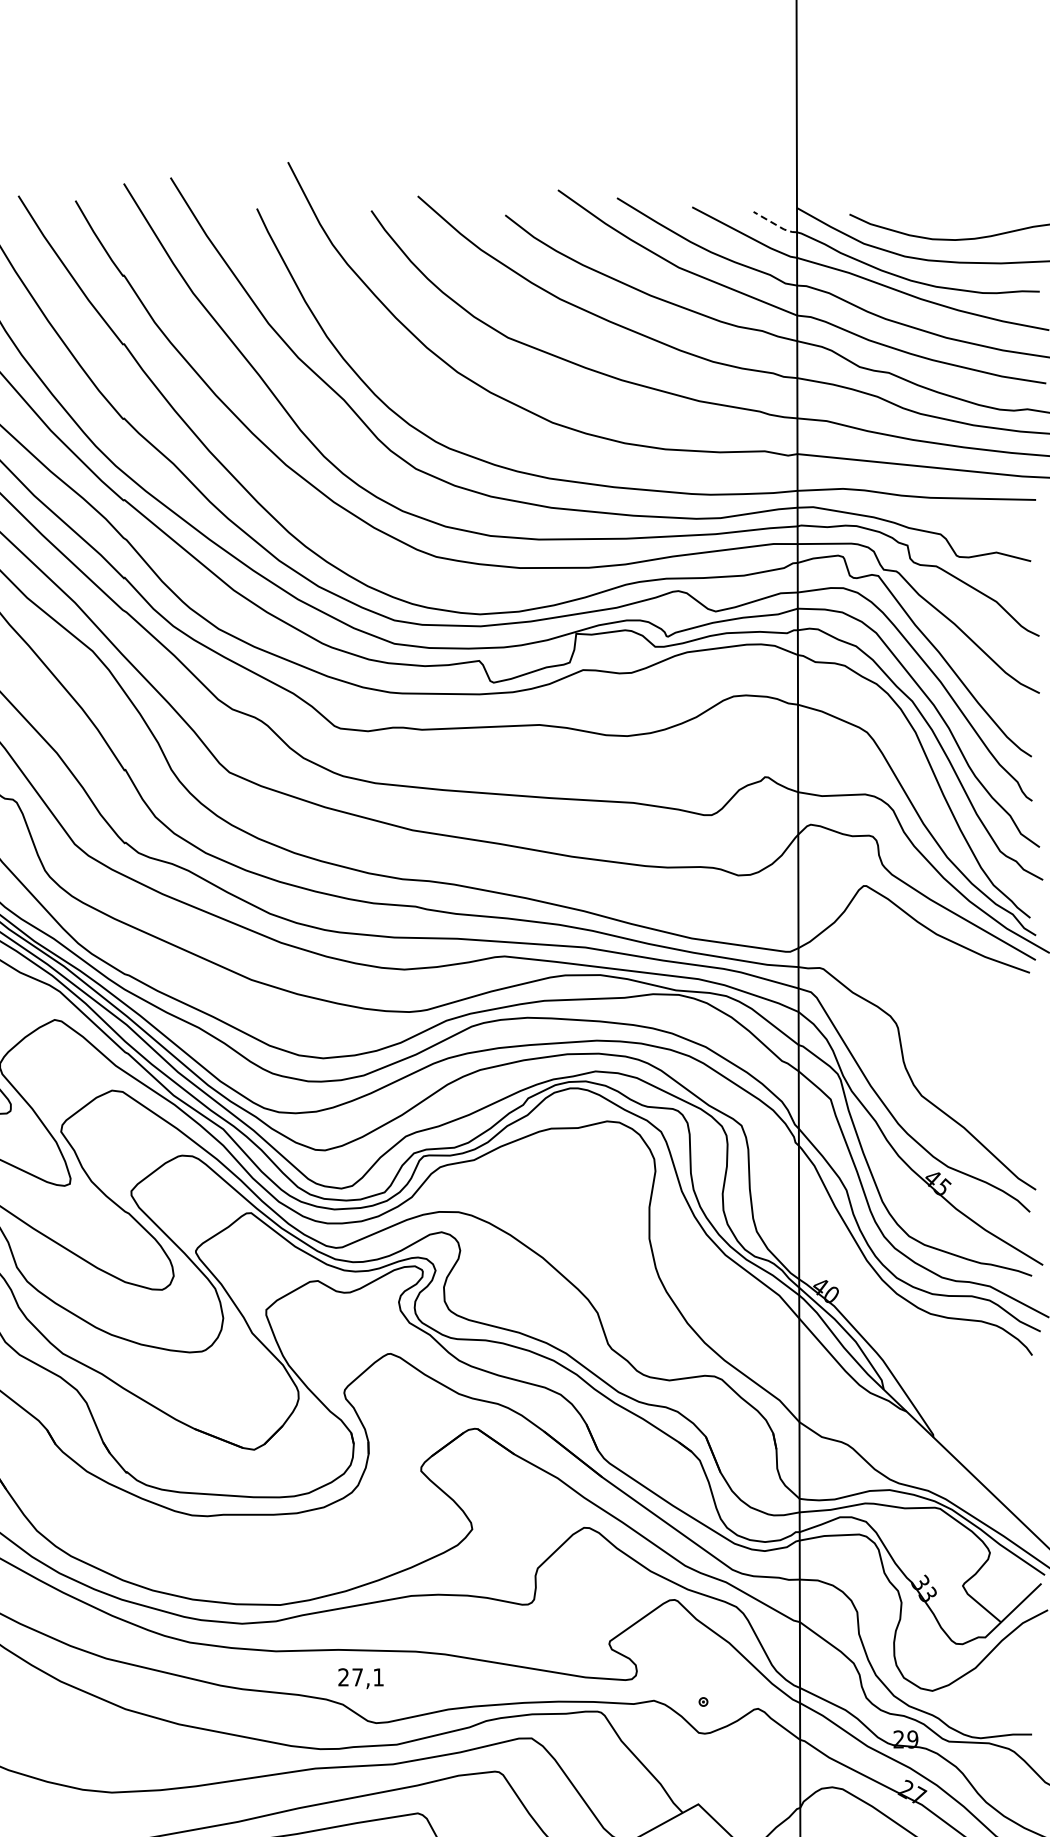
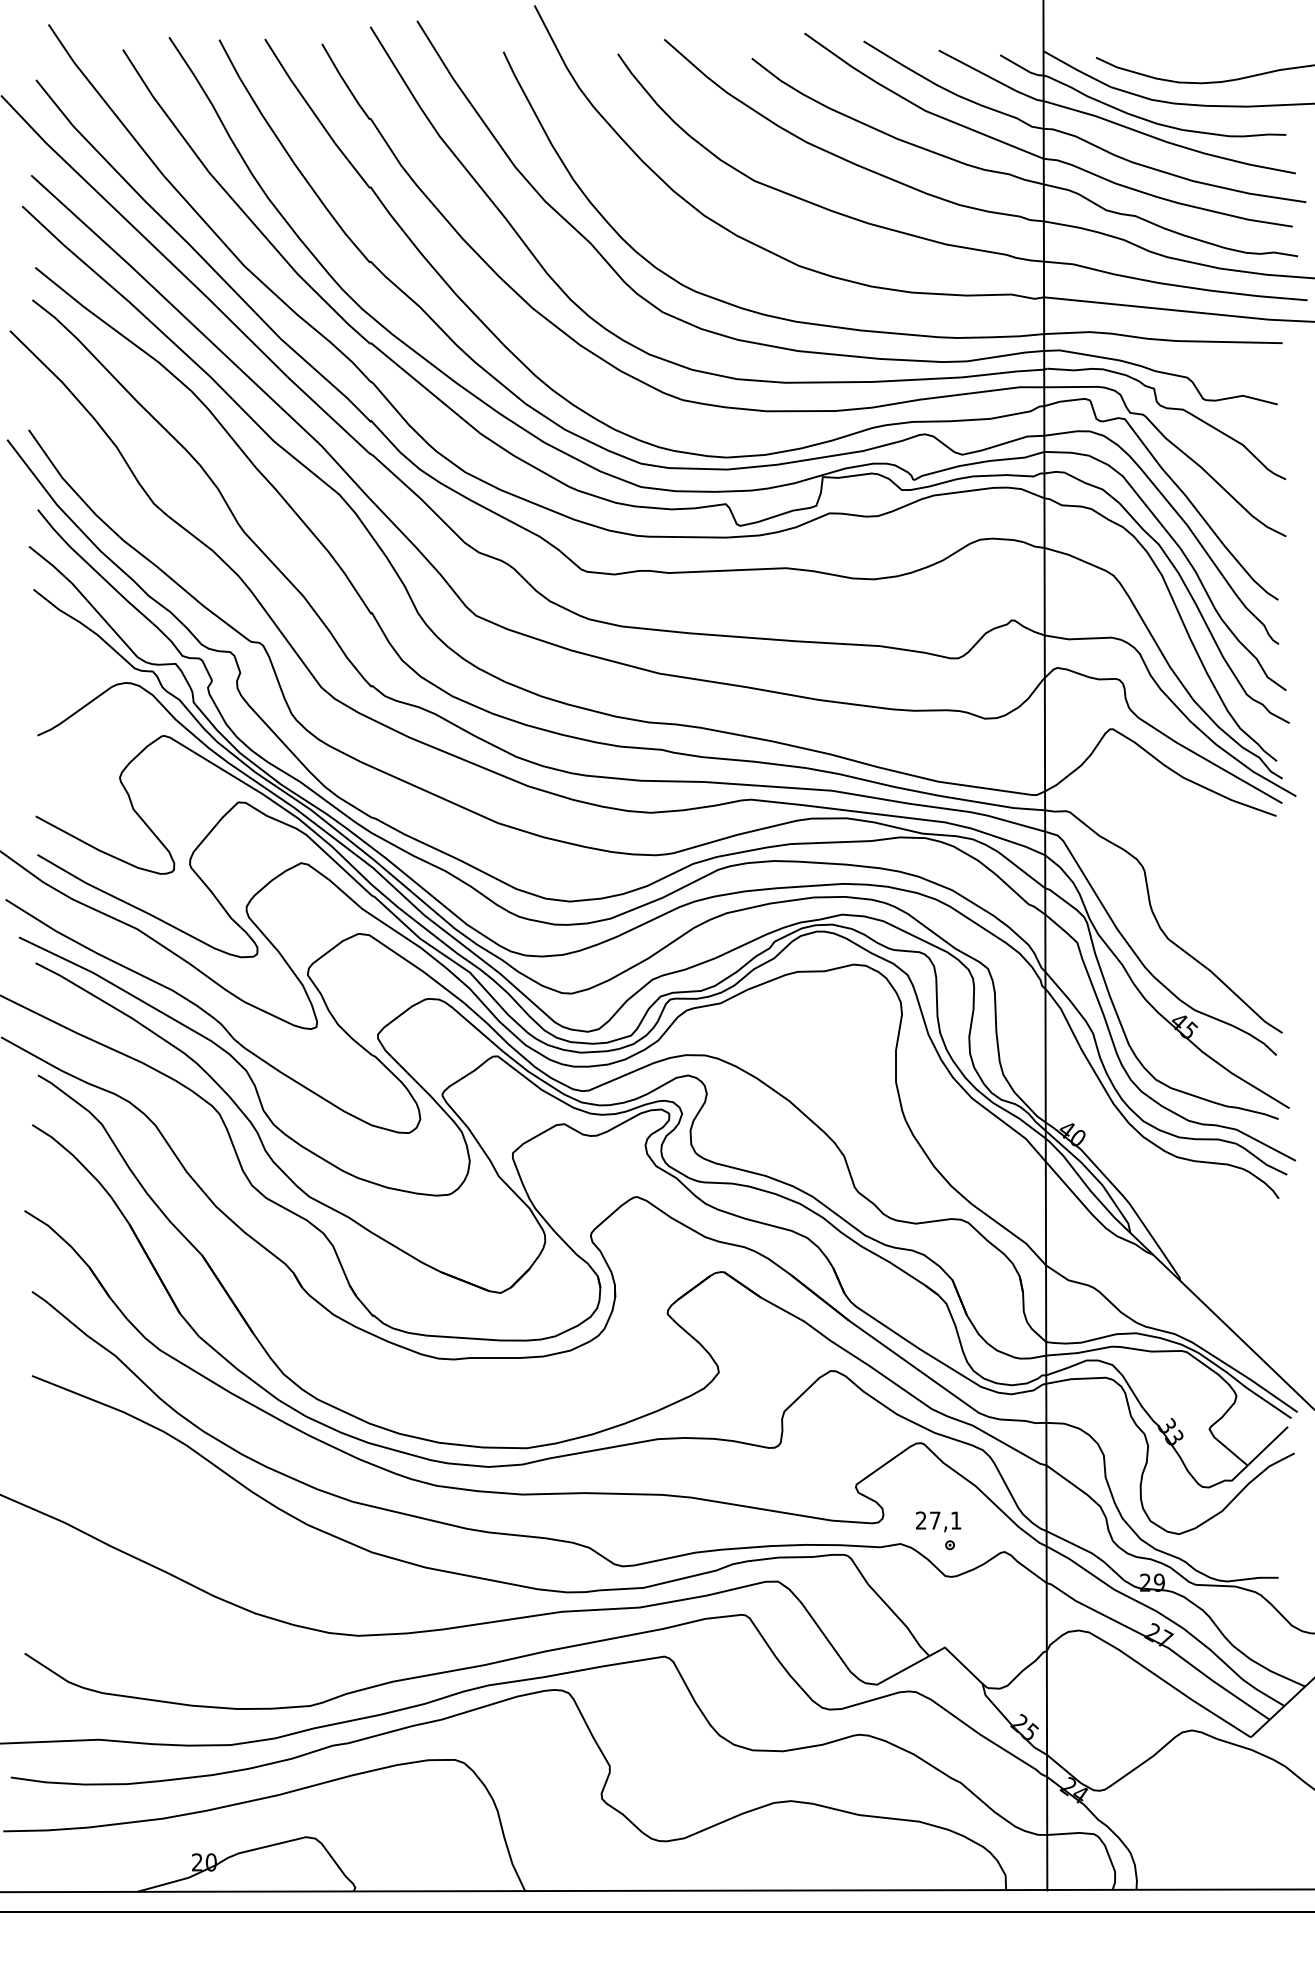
line: (775, 224) -> (1022, 67), dashed -> solid
text: (360, 1678) -> (938, 1521), moved

